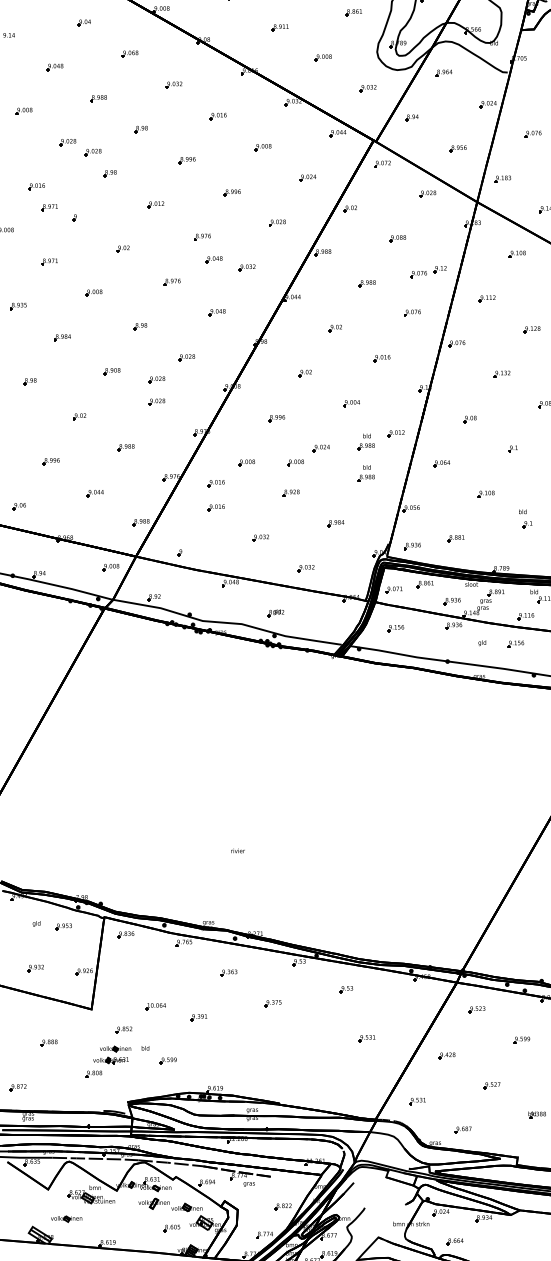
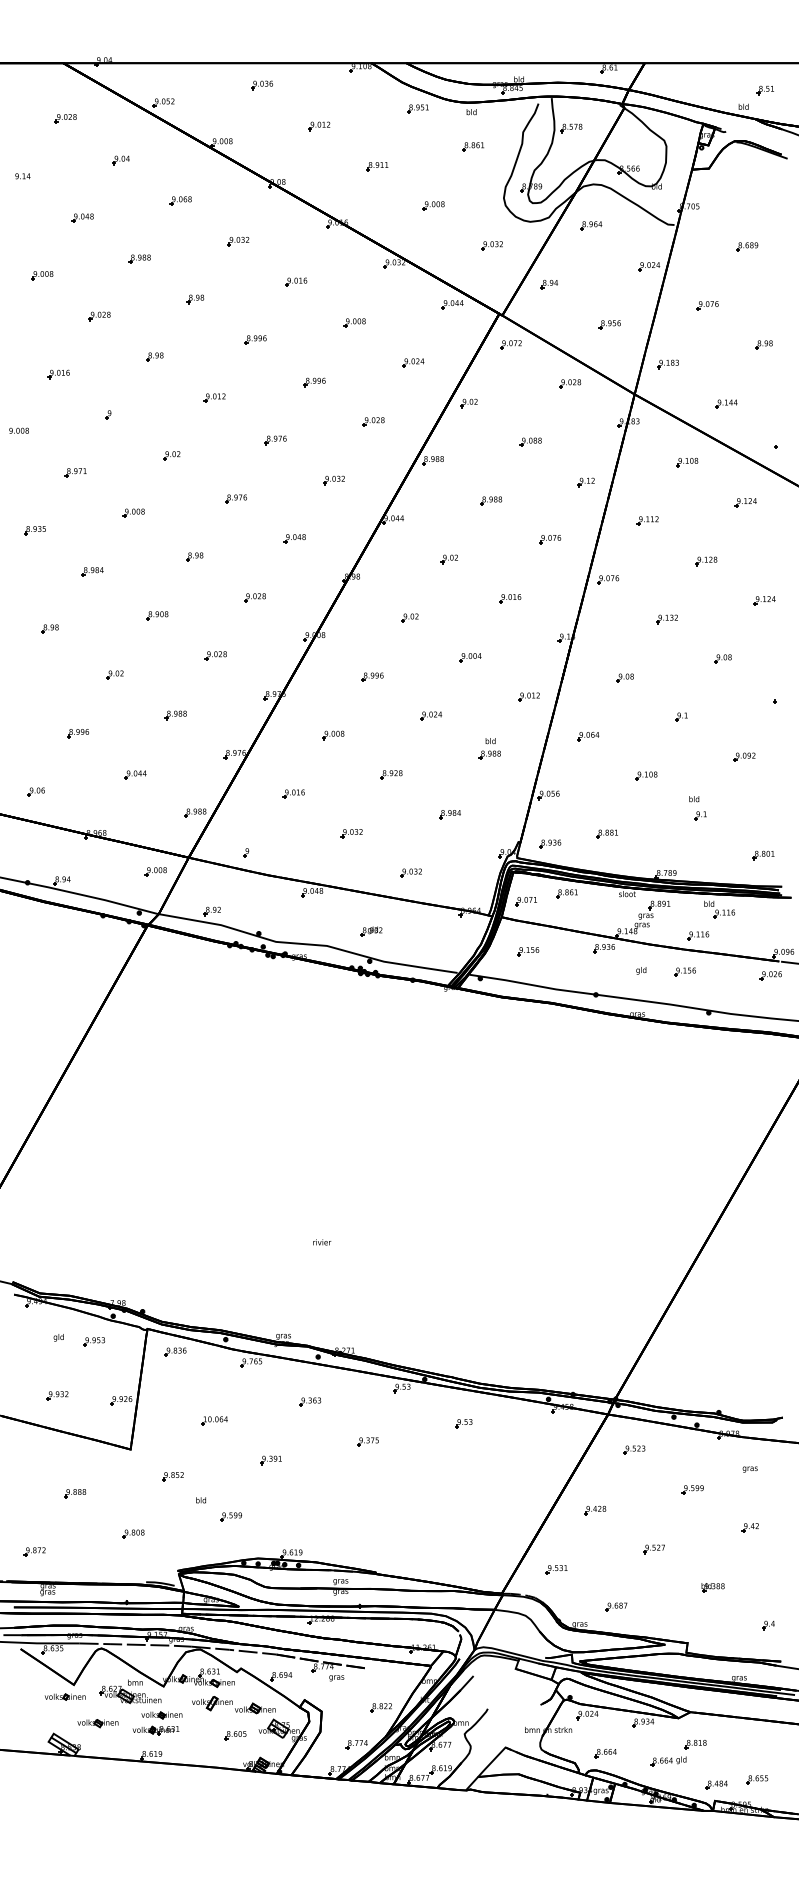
part: (93, 152) -> (132, 329), removed
part: (49, 207) -> (75, 401), removed
part: (213, 259) -> (290, 469), removed
part: (418, 274) -> (558, 488), removed
part: (156, 379) -> (215, 626), removed
part: (366, 441) -> (489, 707), removed
part: (295, 463) -> (397, 735), removed
part: (216, 483) -> (293, 761), removed
part: (452, 600) -> (602, 915), removed
part: (155, 1006) -> (214, 1420), moved
part: (366, 1038) -> (490, 1487), removed
part: (112, 1055) -> (157, 1723), moved
part: (40, 1198) -> (64, 1696), added
part: (510, 1241) -> (678, 1752), added

